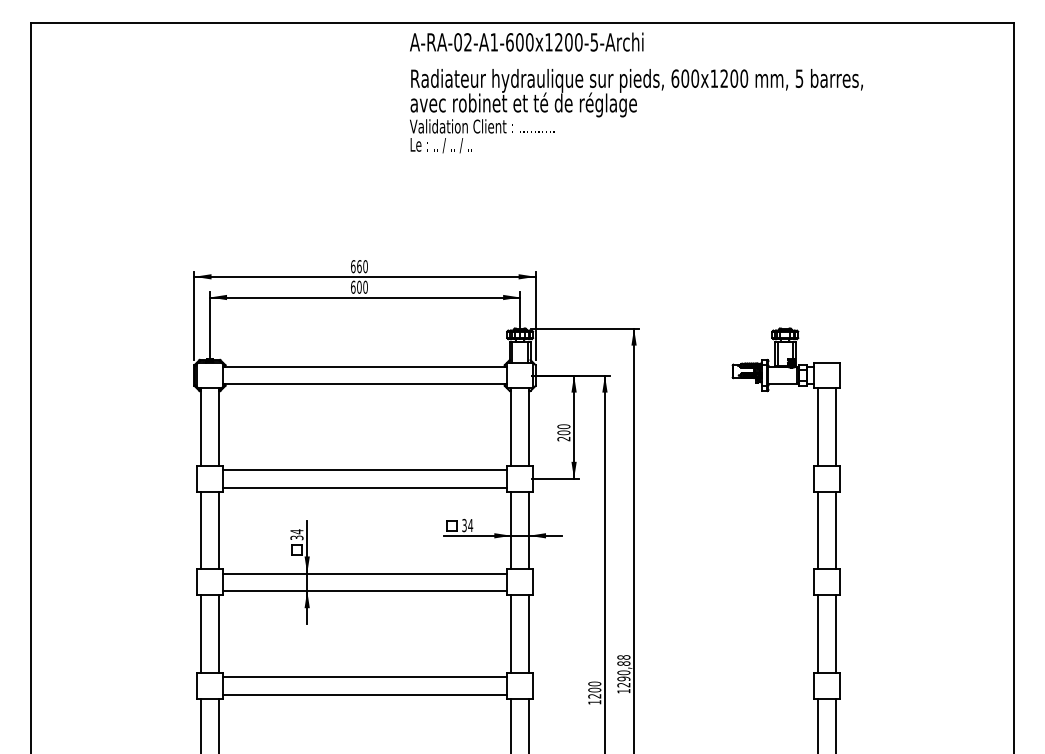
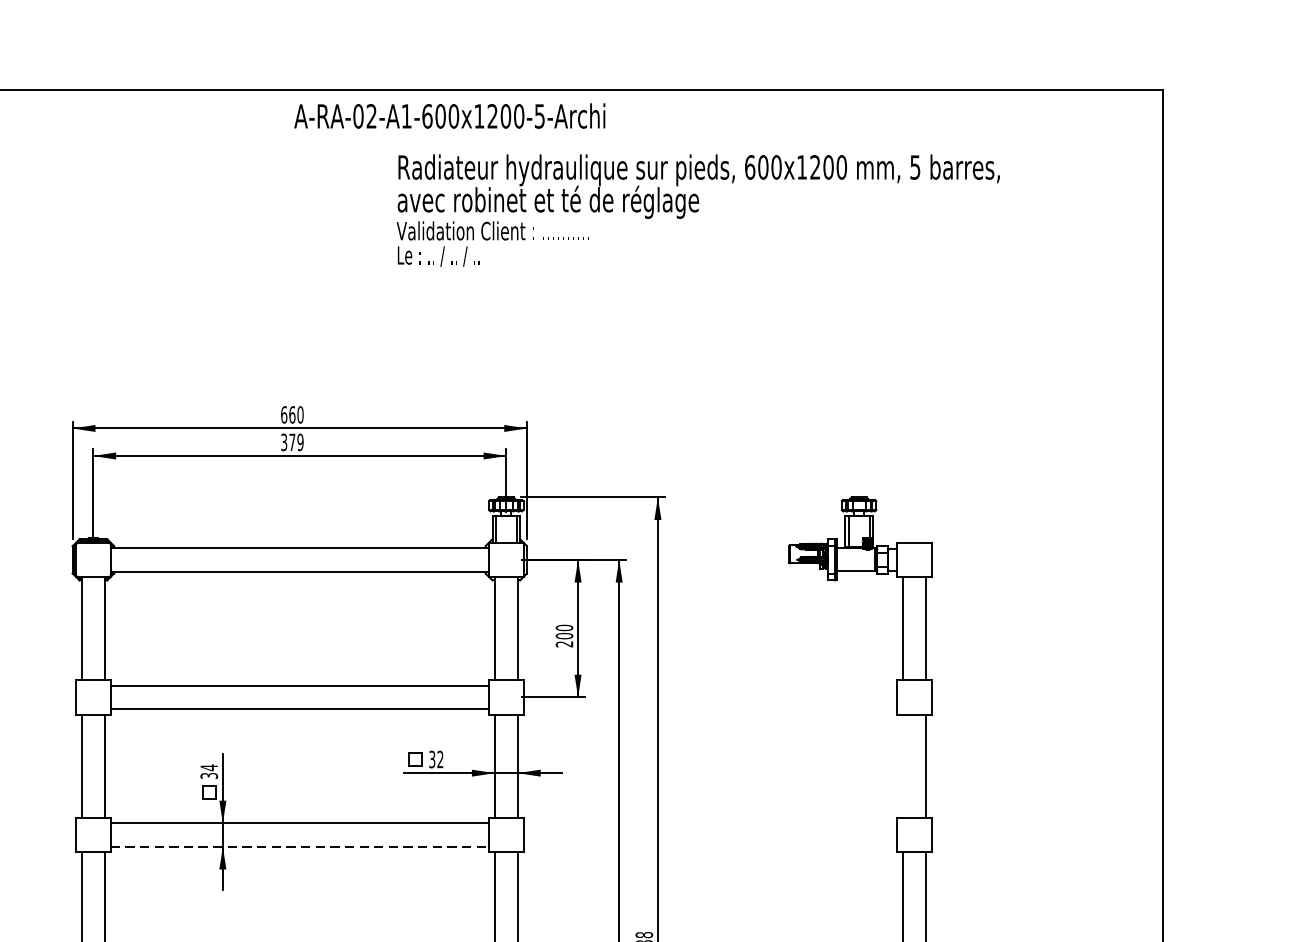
text: (526, 41) -> (449, 115), moved
text: (636, 111) -> (698, 211), moved
text: (359, 286) -> (292, 441), 600 -> 379
text: (470, 524) -> (440, 758), 34 -> 32
line: (818, 530) -> (903, 766), removed
line: (365, 591) -> (300, 847), solid -> dashed

